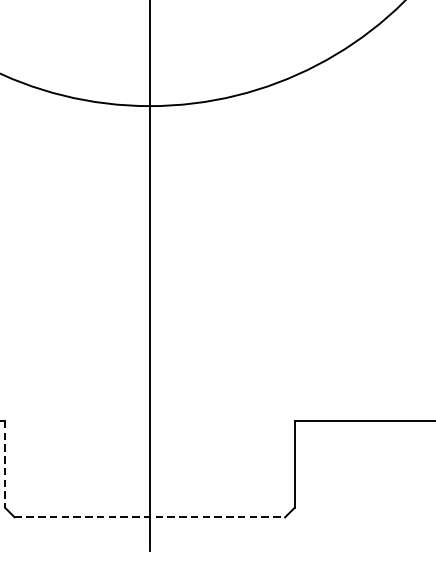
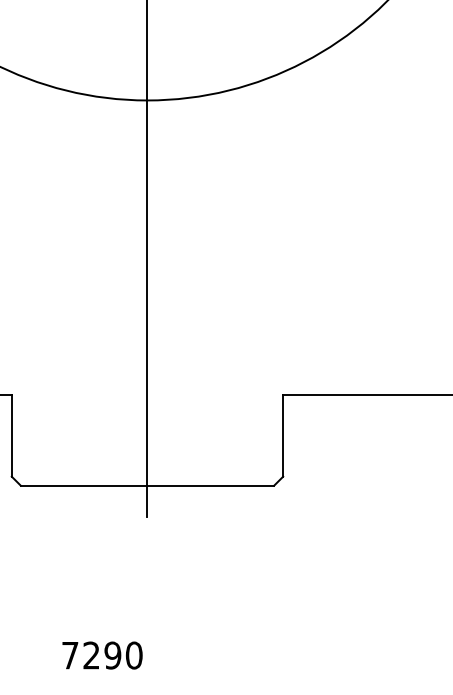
line: (4, 463) -> (11, 435), dashed -> solid
line: (149, 517) -> (147, 485), dashed -> solid

